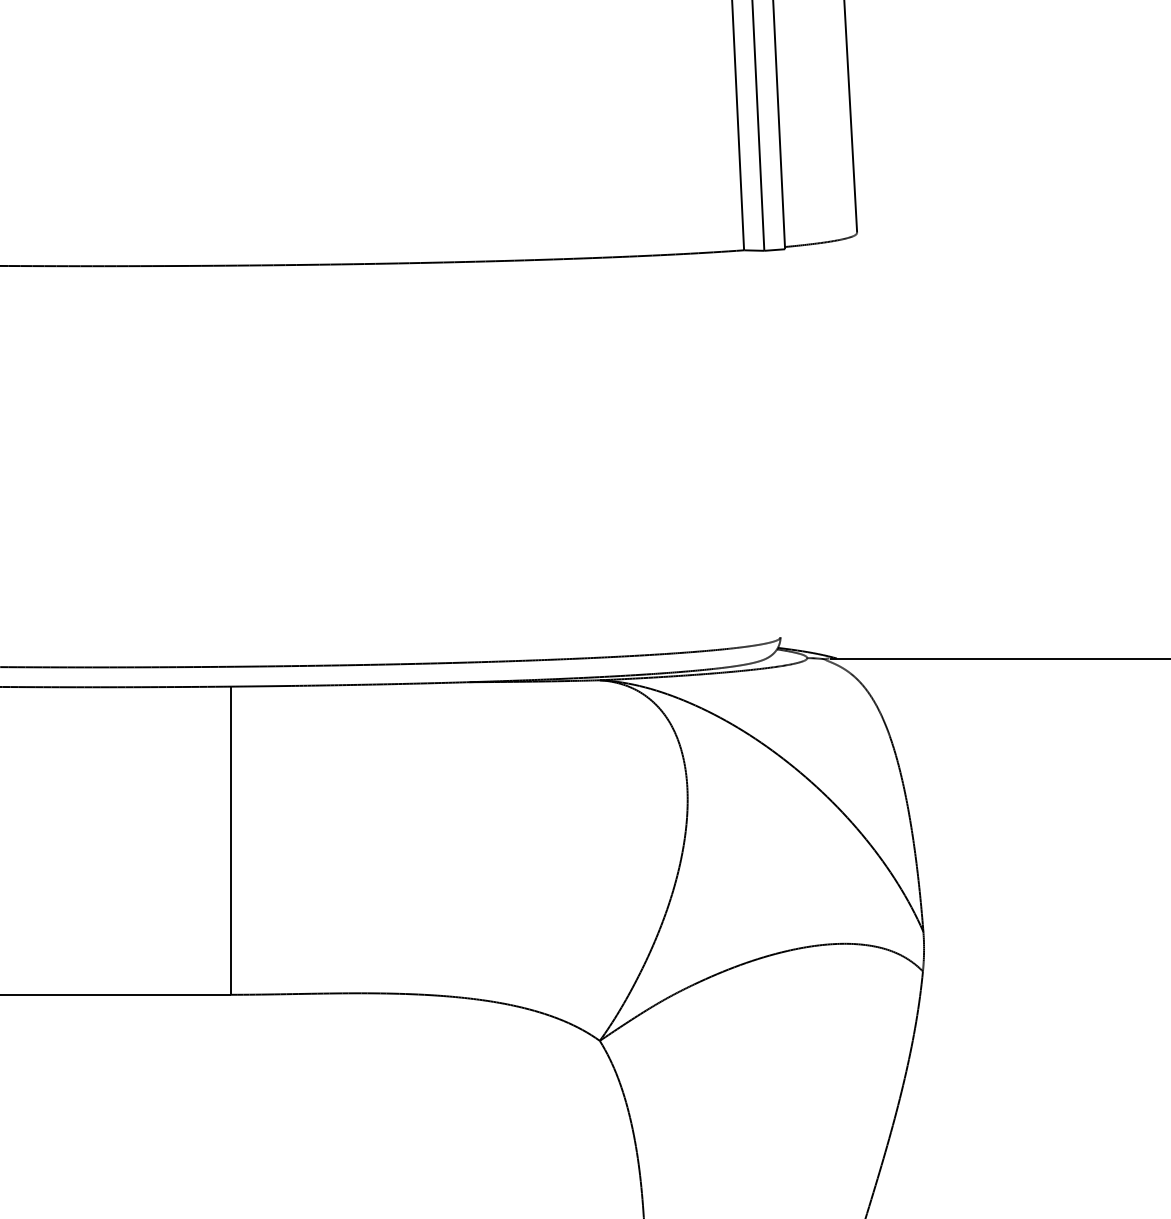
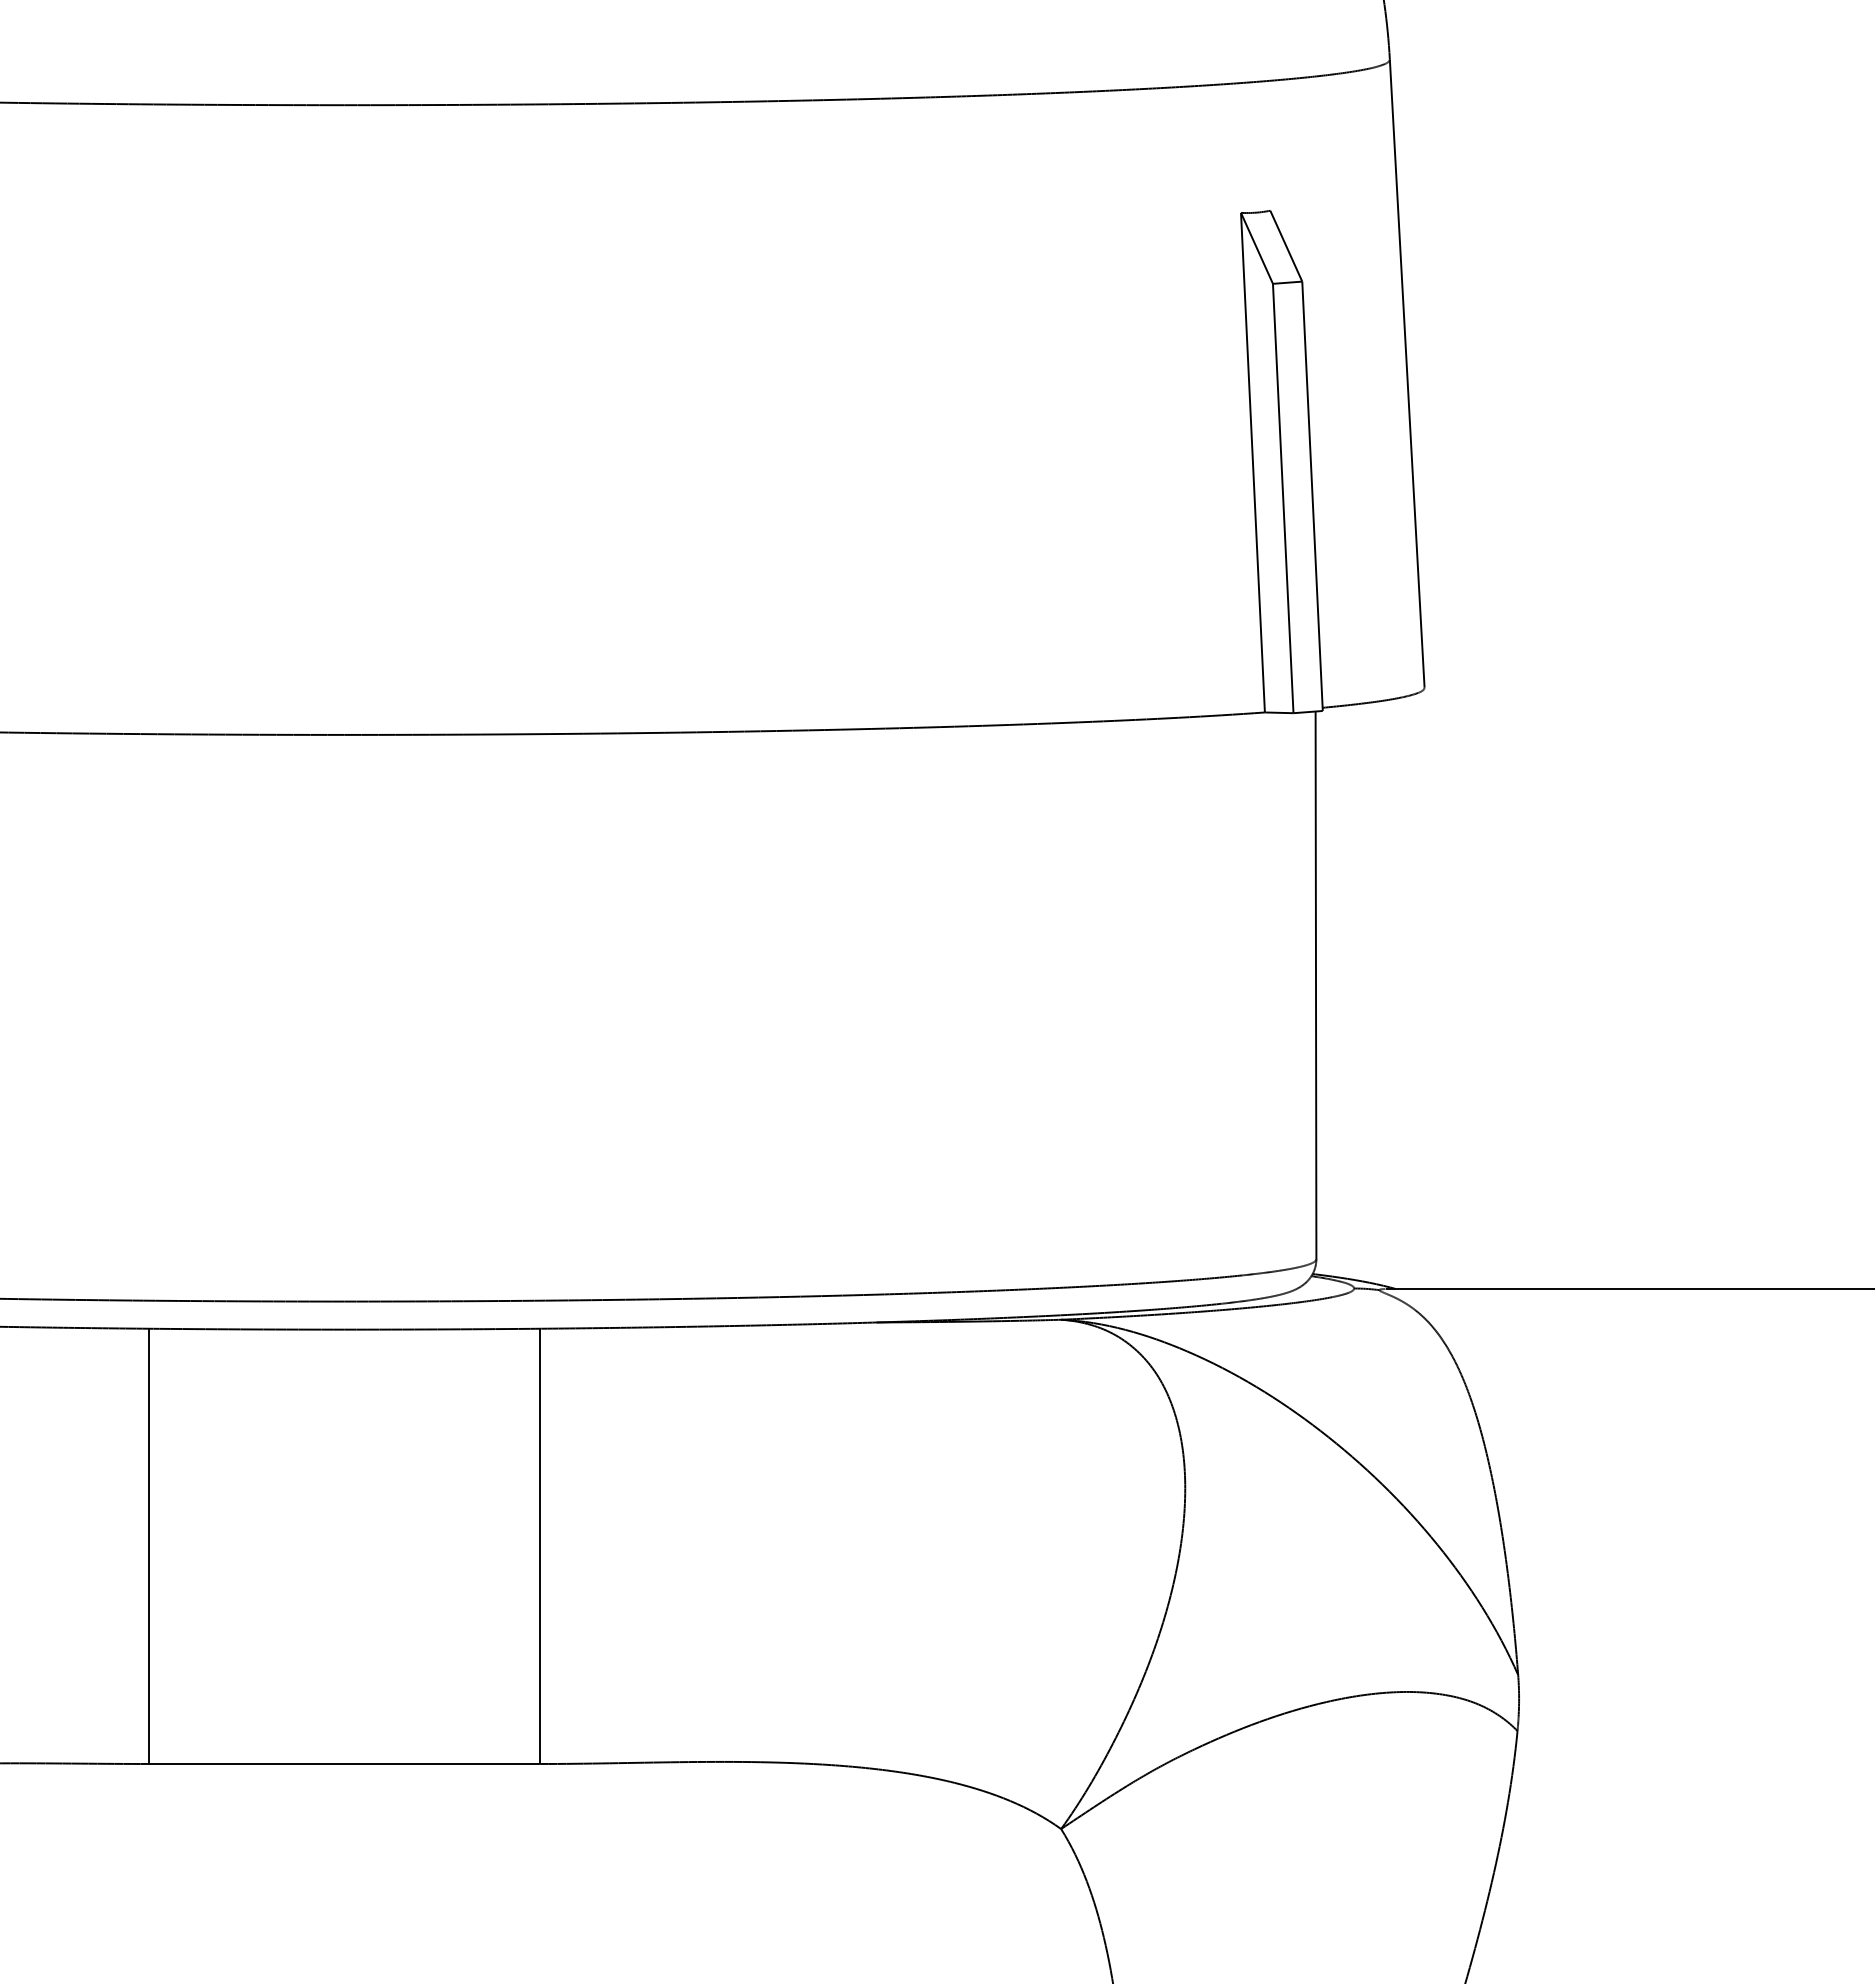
line: (779, 443) -> (1315, 985), added

